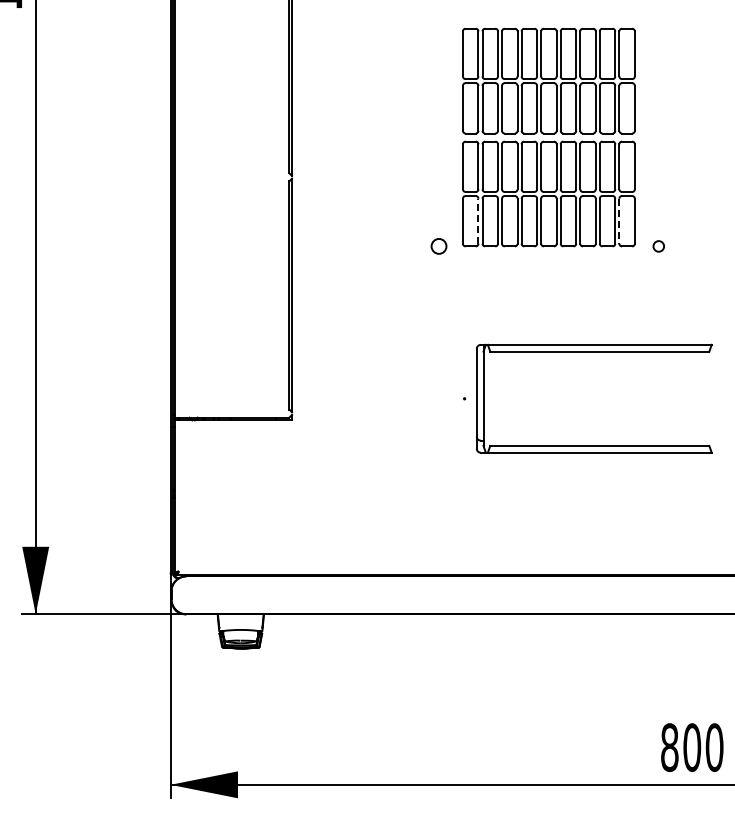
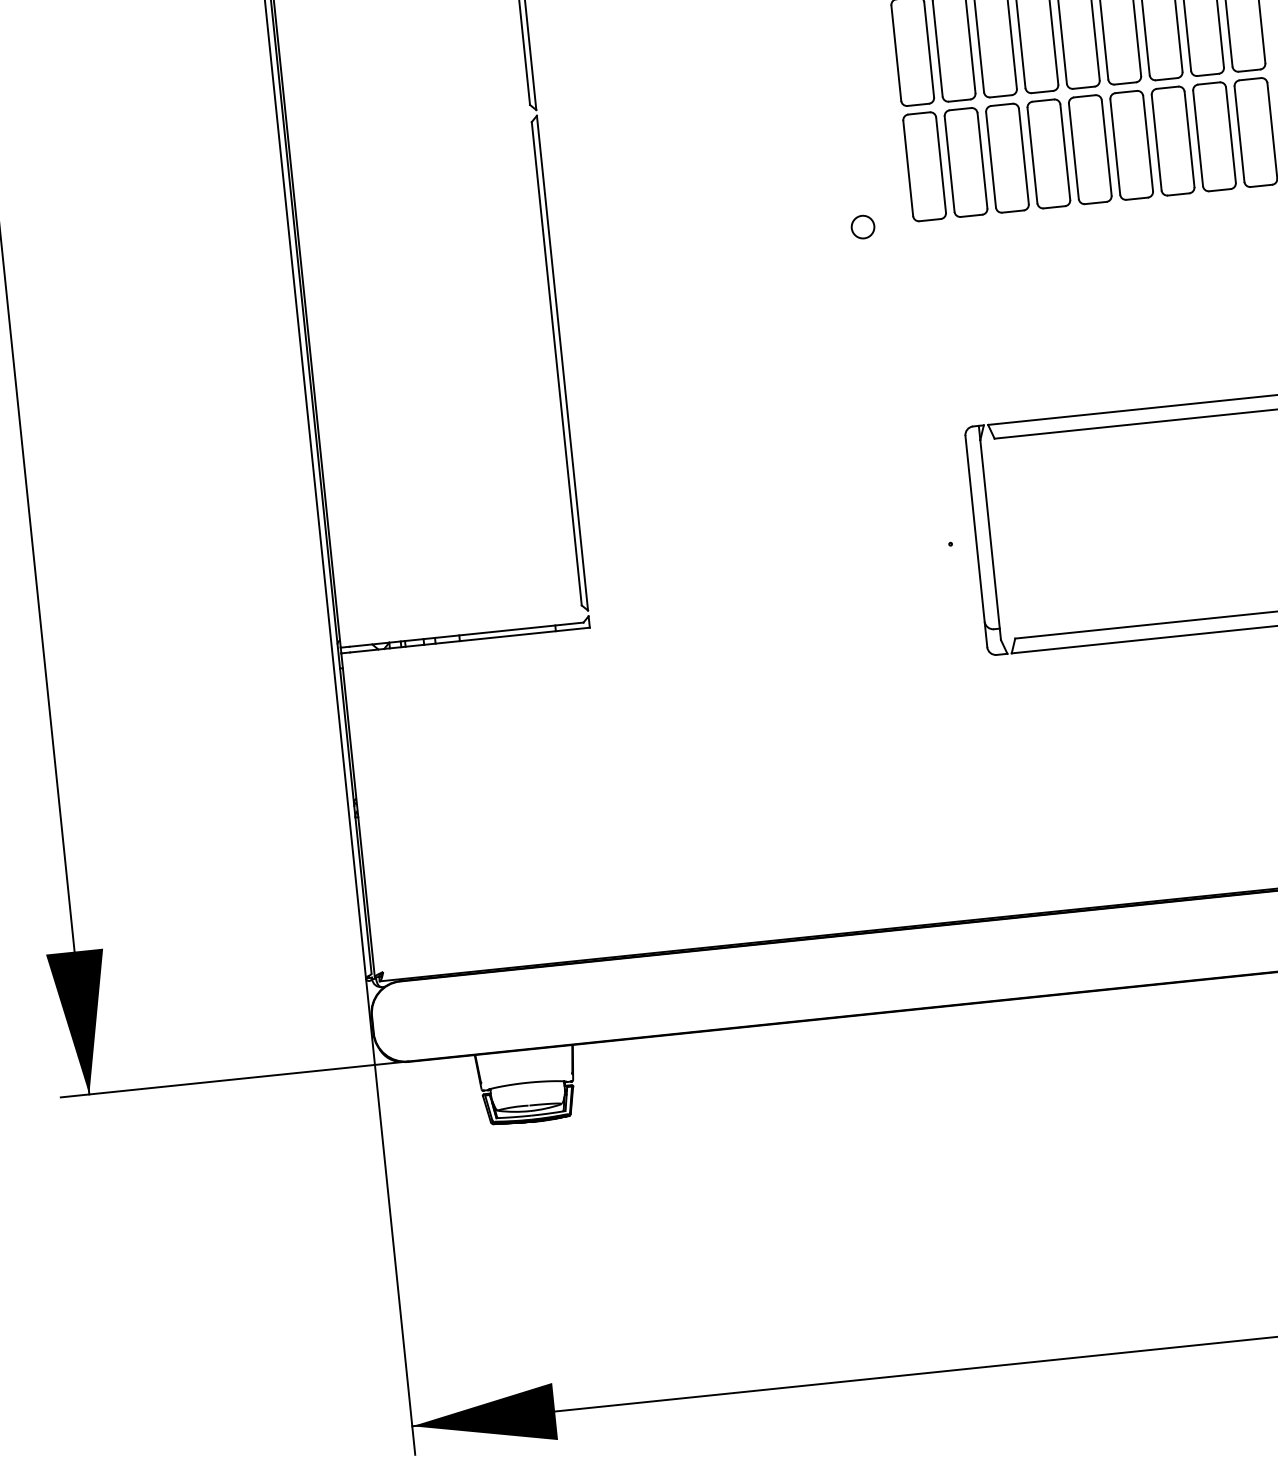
line: (478, 220) -> (940, 163), dashed -> solid
line: (619, 221) -> (1239, 134), dashed -> solid
circle: (438, 246) -> (861, 227), size x0.71

